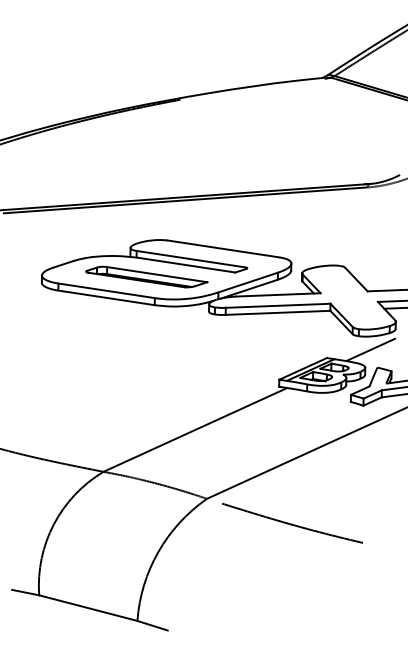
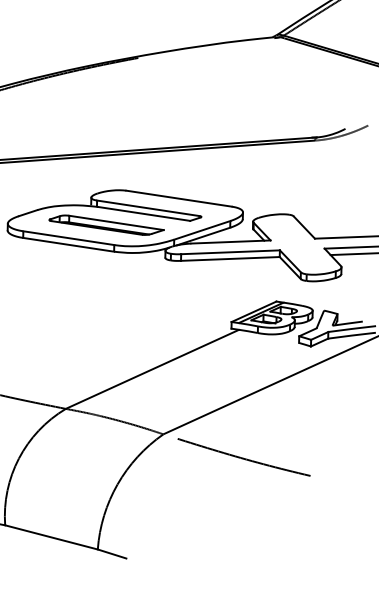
line: (370, 349) -> (317, 293), removed

